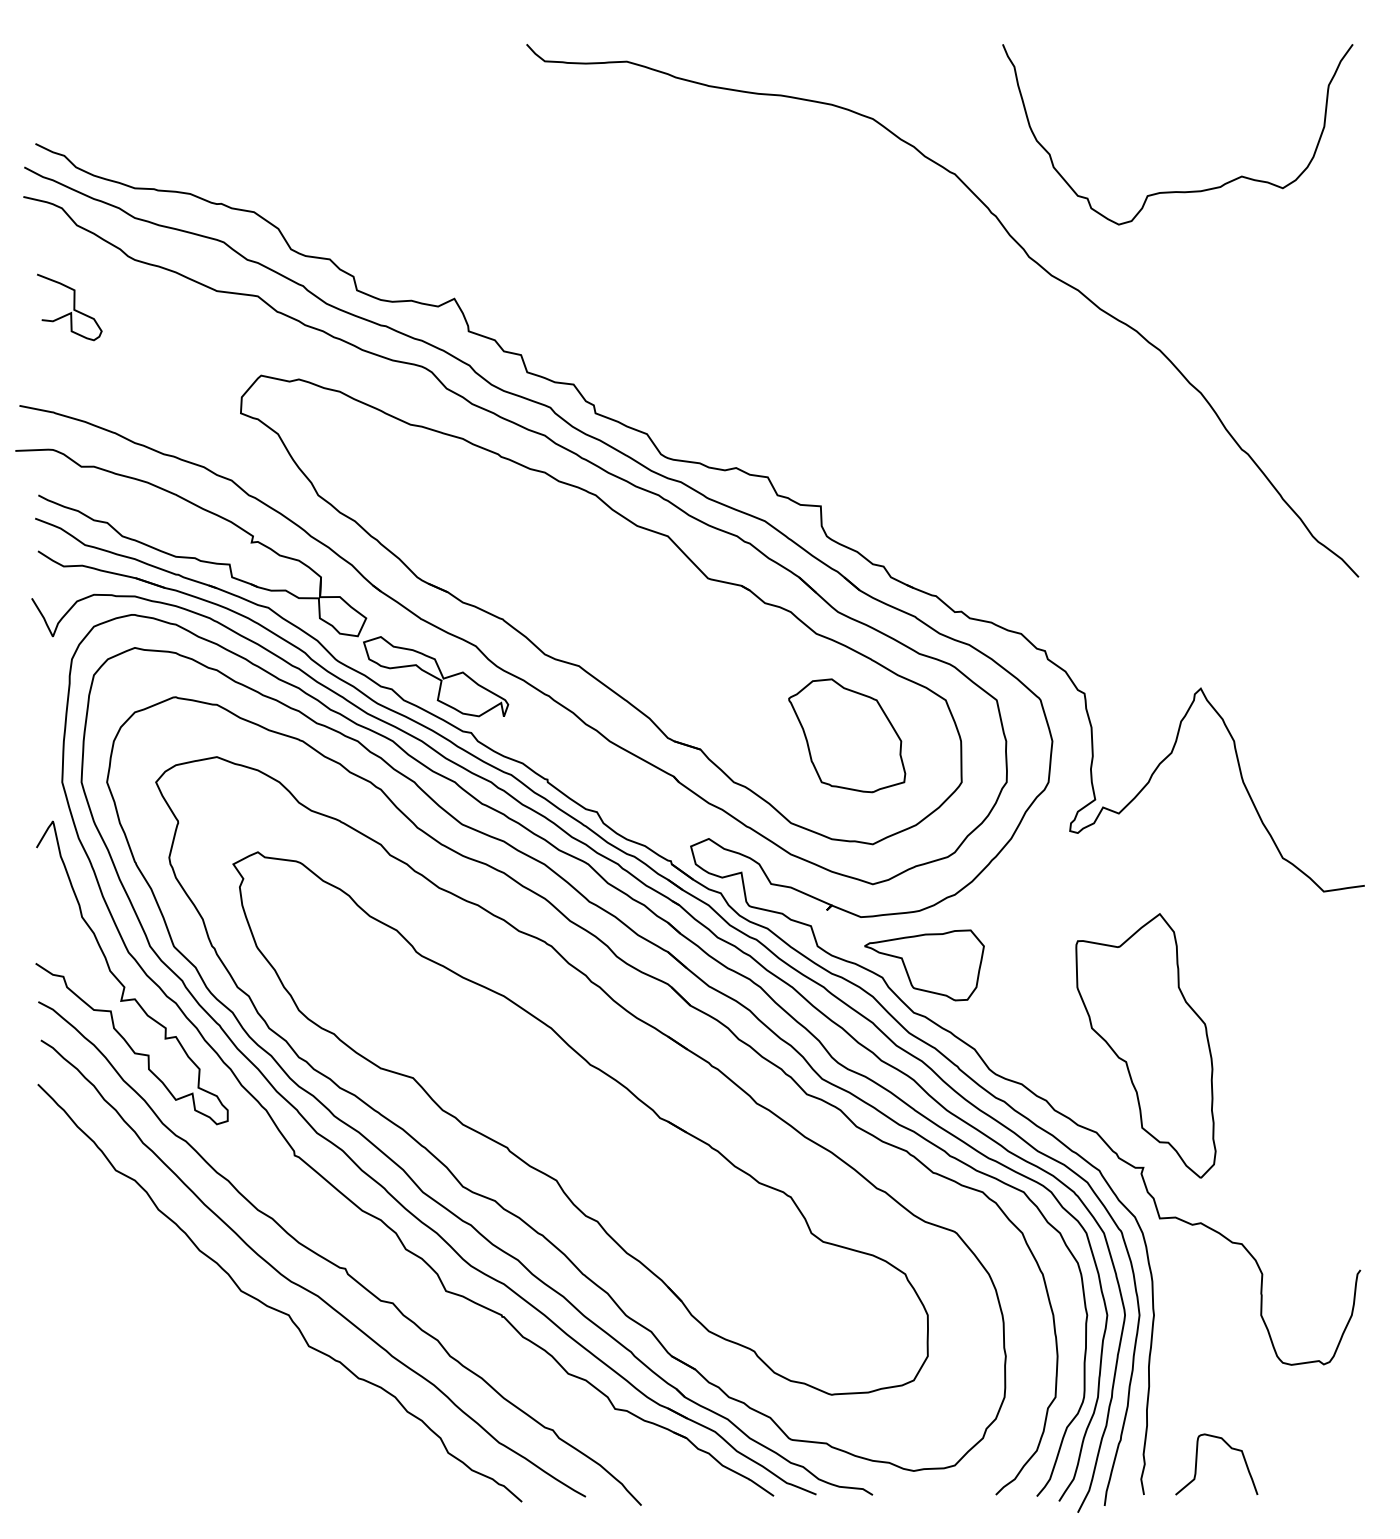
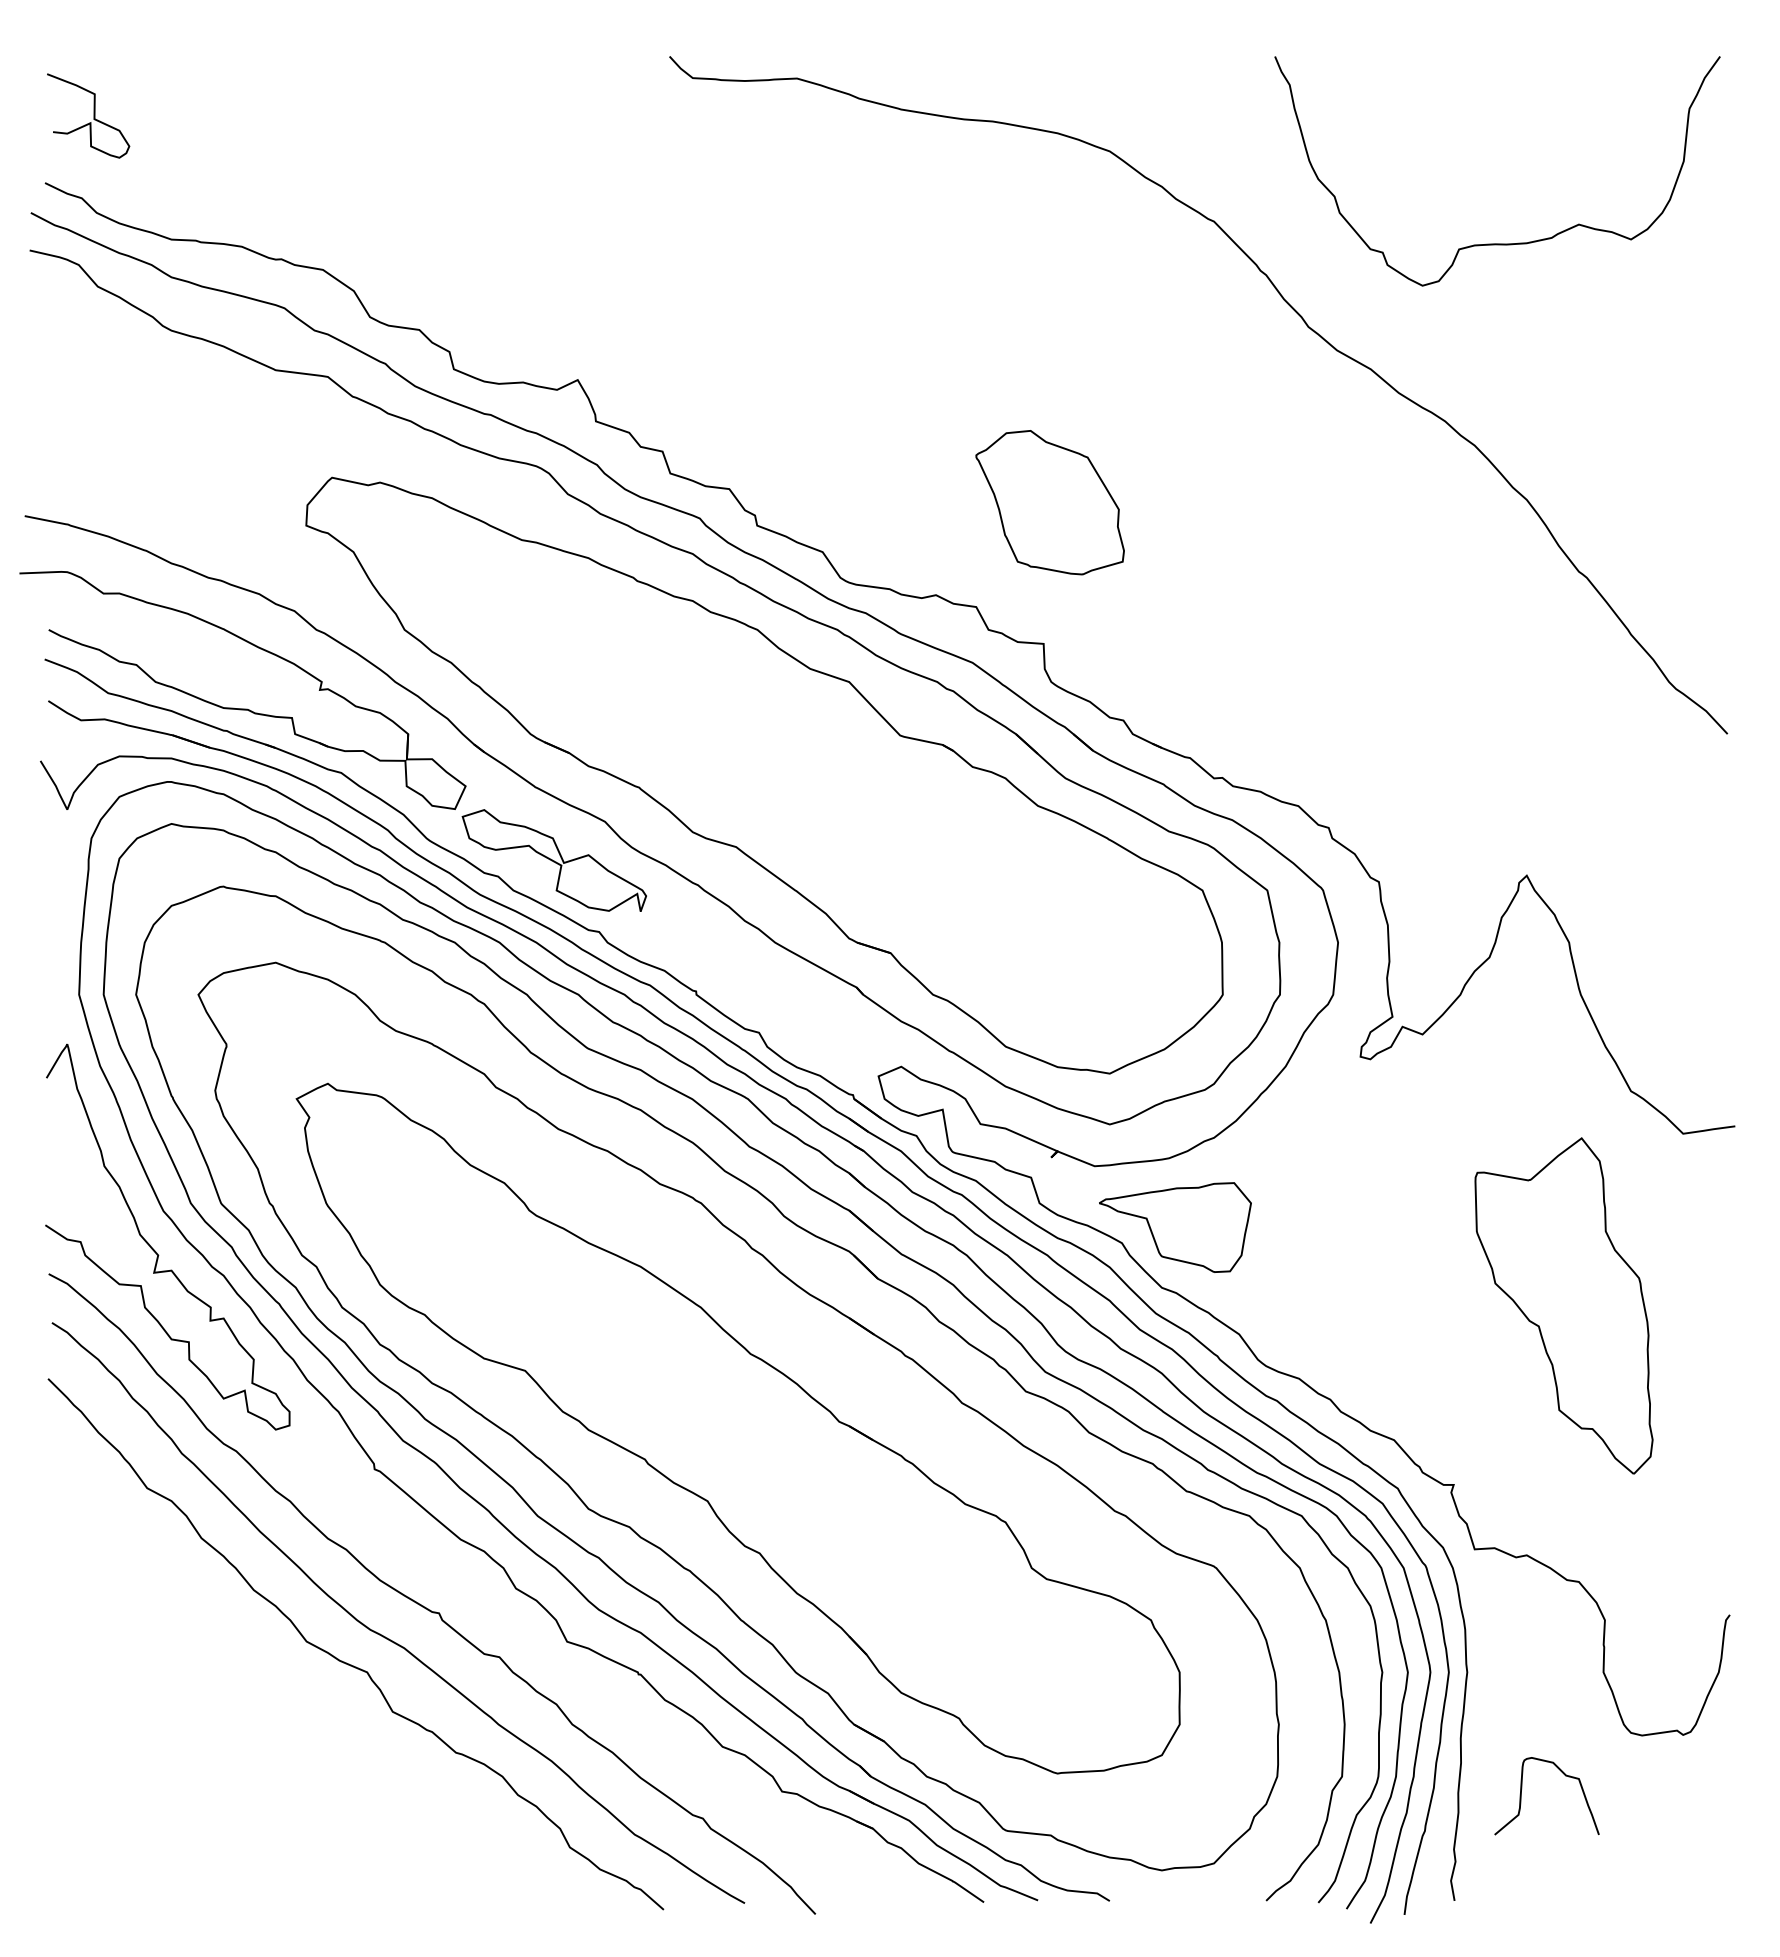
curve: (73, 307) -> (93, 115), moved
part: (846, 735) -> (1049, 502), moved
part: (1145, 1045) -> (1563, 1305), moved
curve: (1196, 1464) -> (1521, 1796), moved

